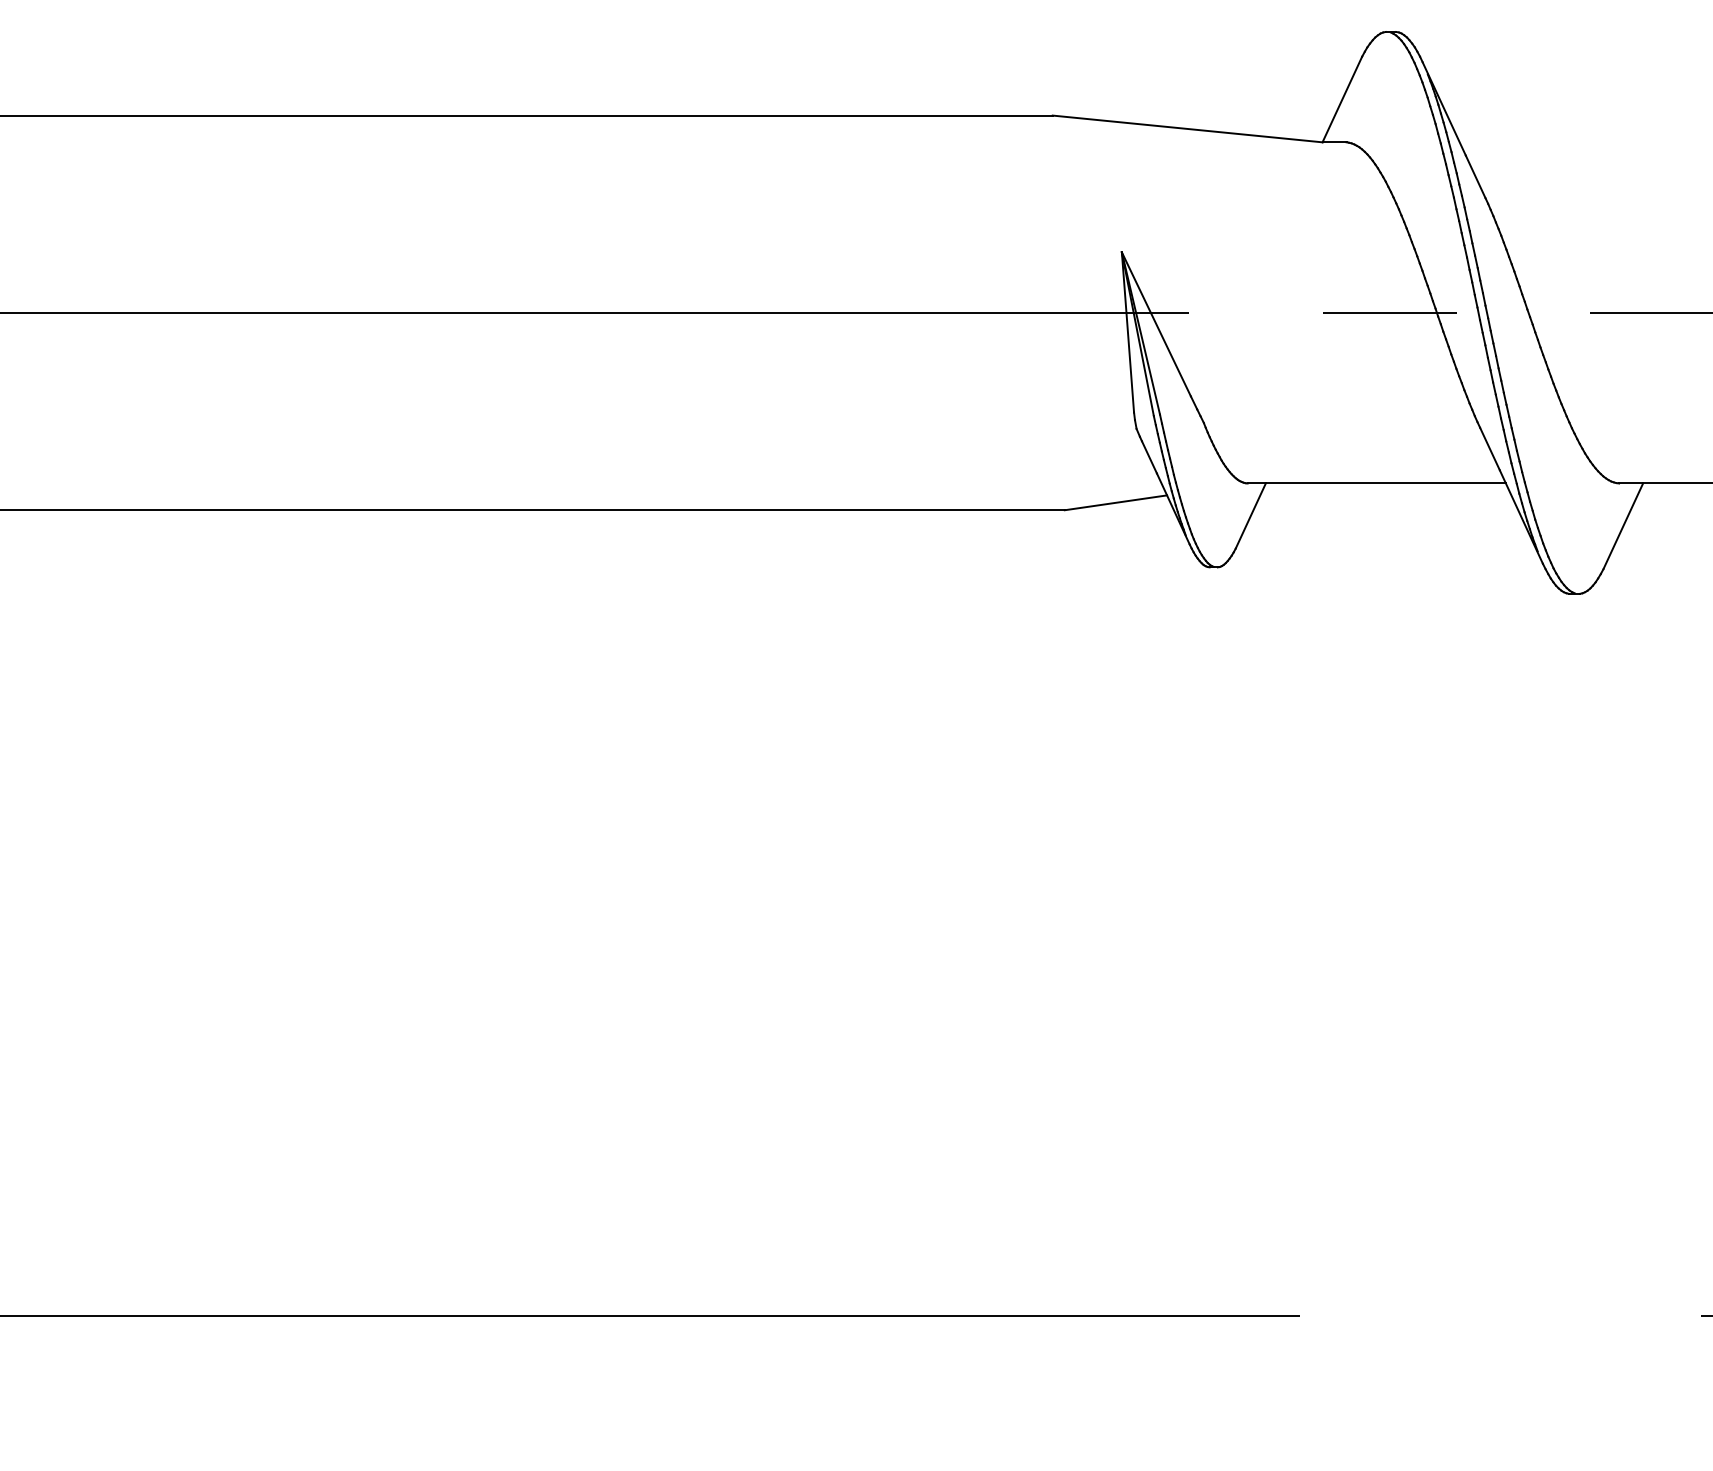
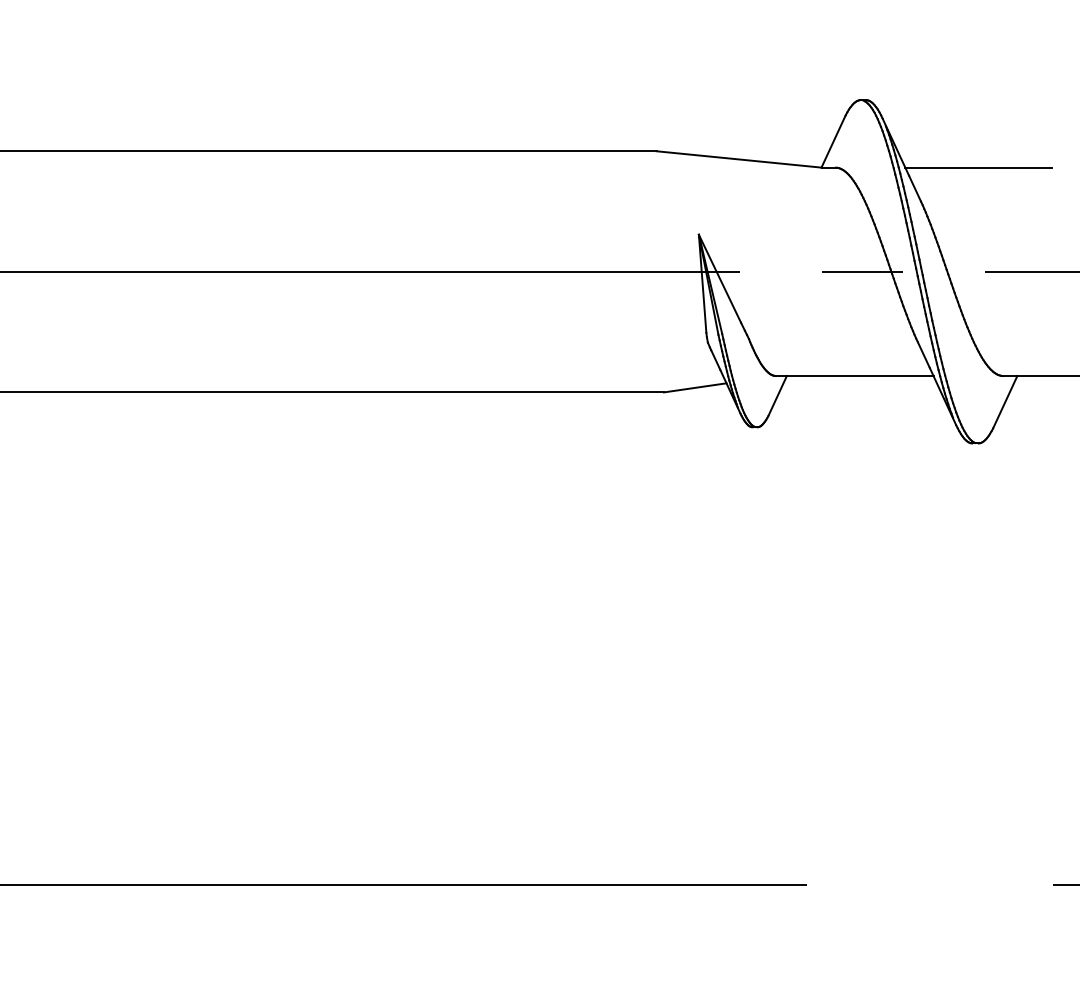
line: (1579, 142) -> (978, 167), added

